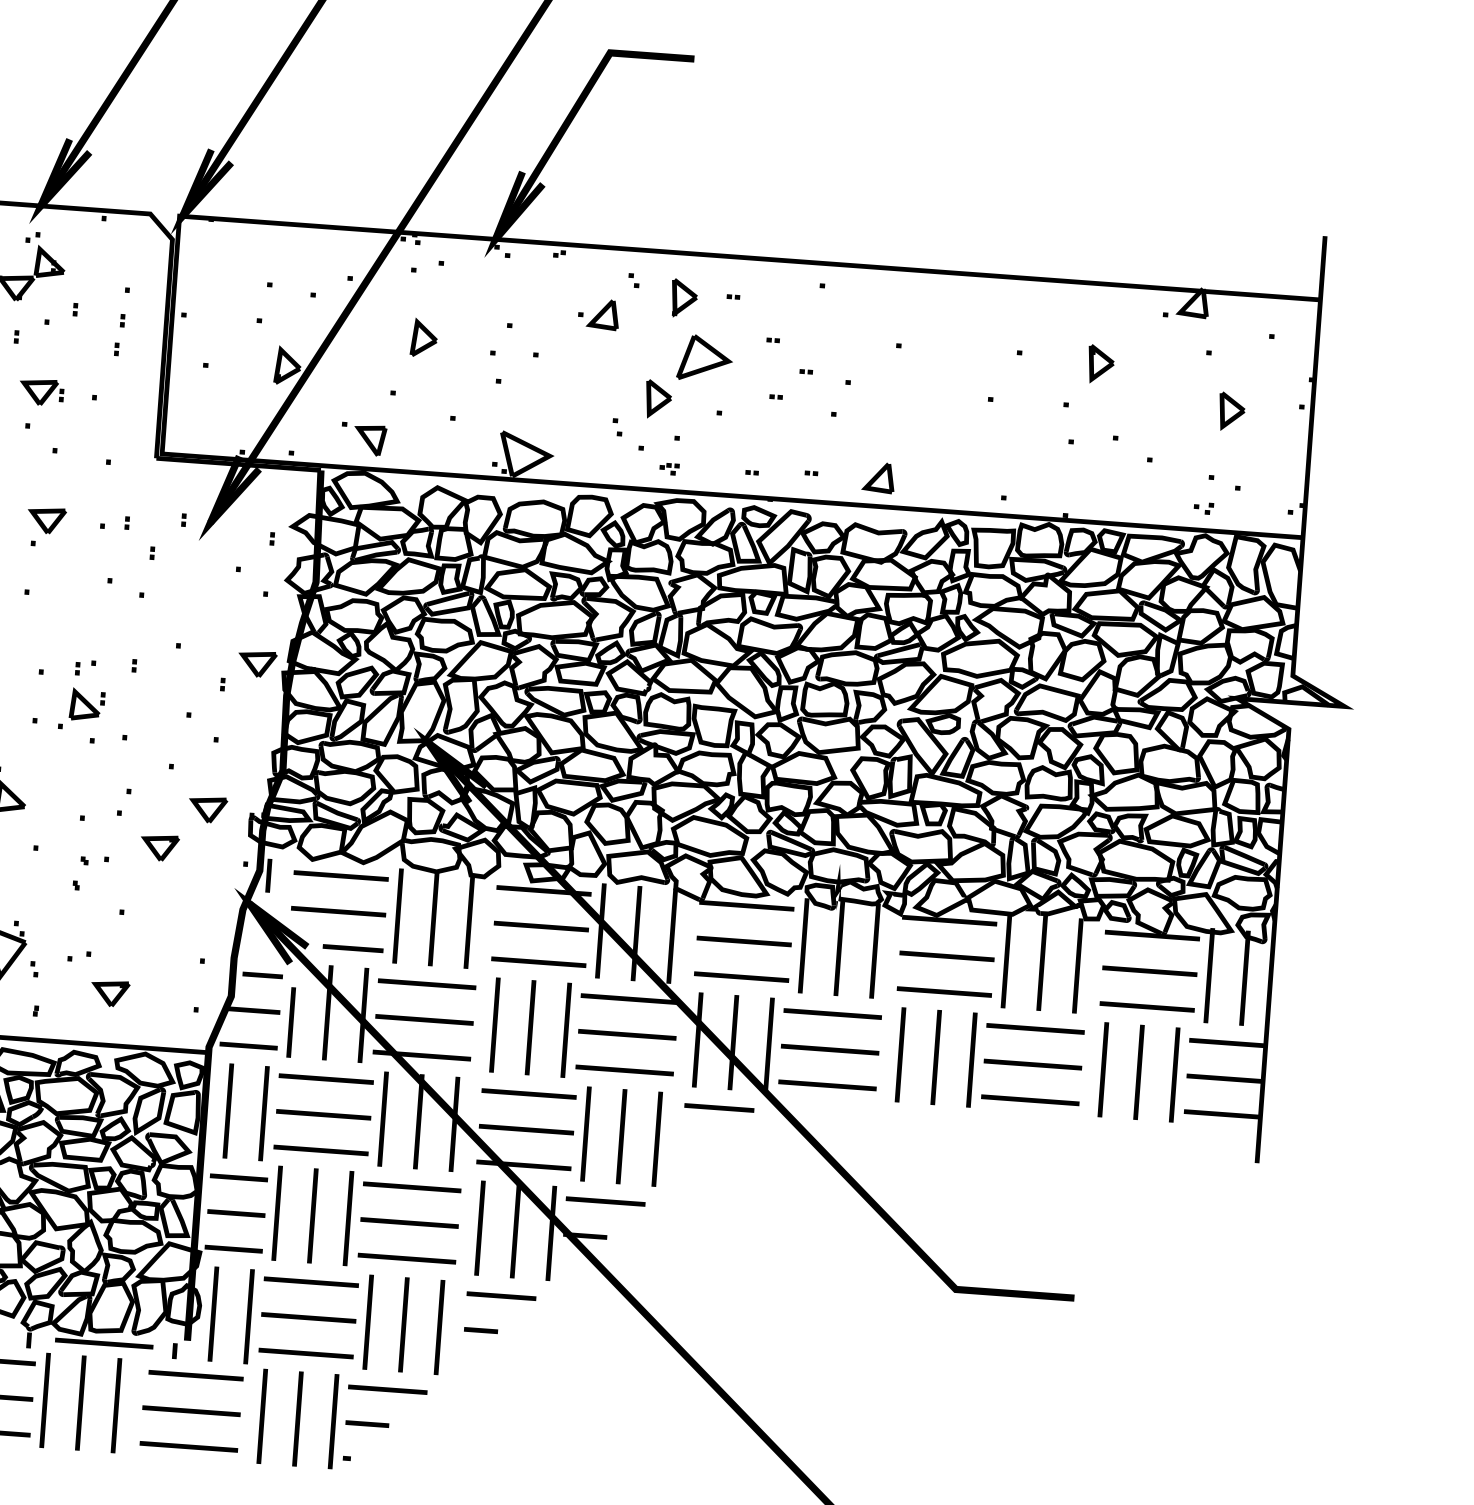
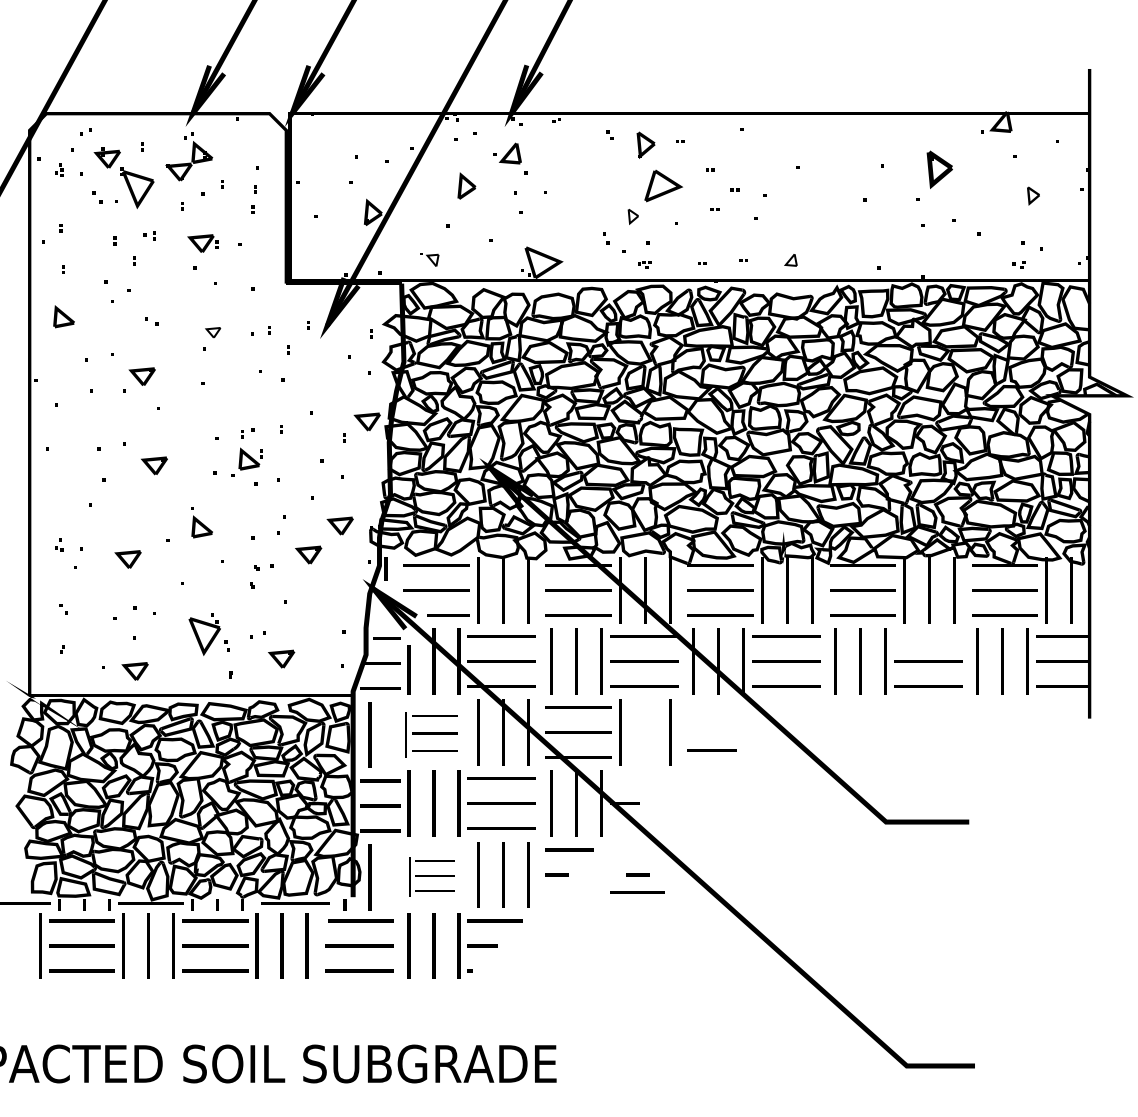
part: (599, 314) -> (507, 153), moved
part: (1100, 363) -> (939, 169), size x1.4
part: (658, 398) -> (633, 216), size x0.6
part: (1231, 410) -> (1033, 195), size x0.7
part: (363, 440) -> (429, 260), size x0.6
part: (878, 478) -> (790, 260), size x0.6
part: (45, 520) -> (212, 332), size x0.6
line: (1035, 1029) -> (928, 636), removed
line: (718, 1107) -> (711, 750), moved
part: (316, 1116) -> (431, 734), size x0.7
line: (621, 1136) -> (645, 732), removed
line: (605, 1201) -> (637, 892), moved
part: (301, 1320) -> (431, 877), size x0.6
line: (595, 1338) -> (637, 874), added

